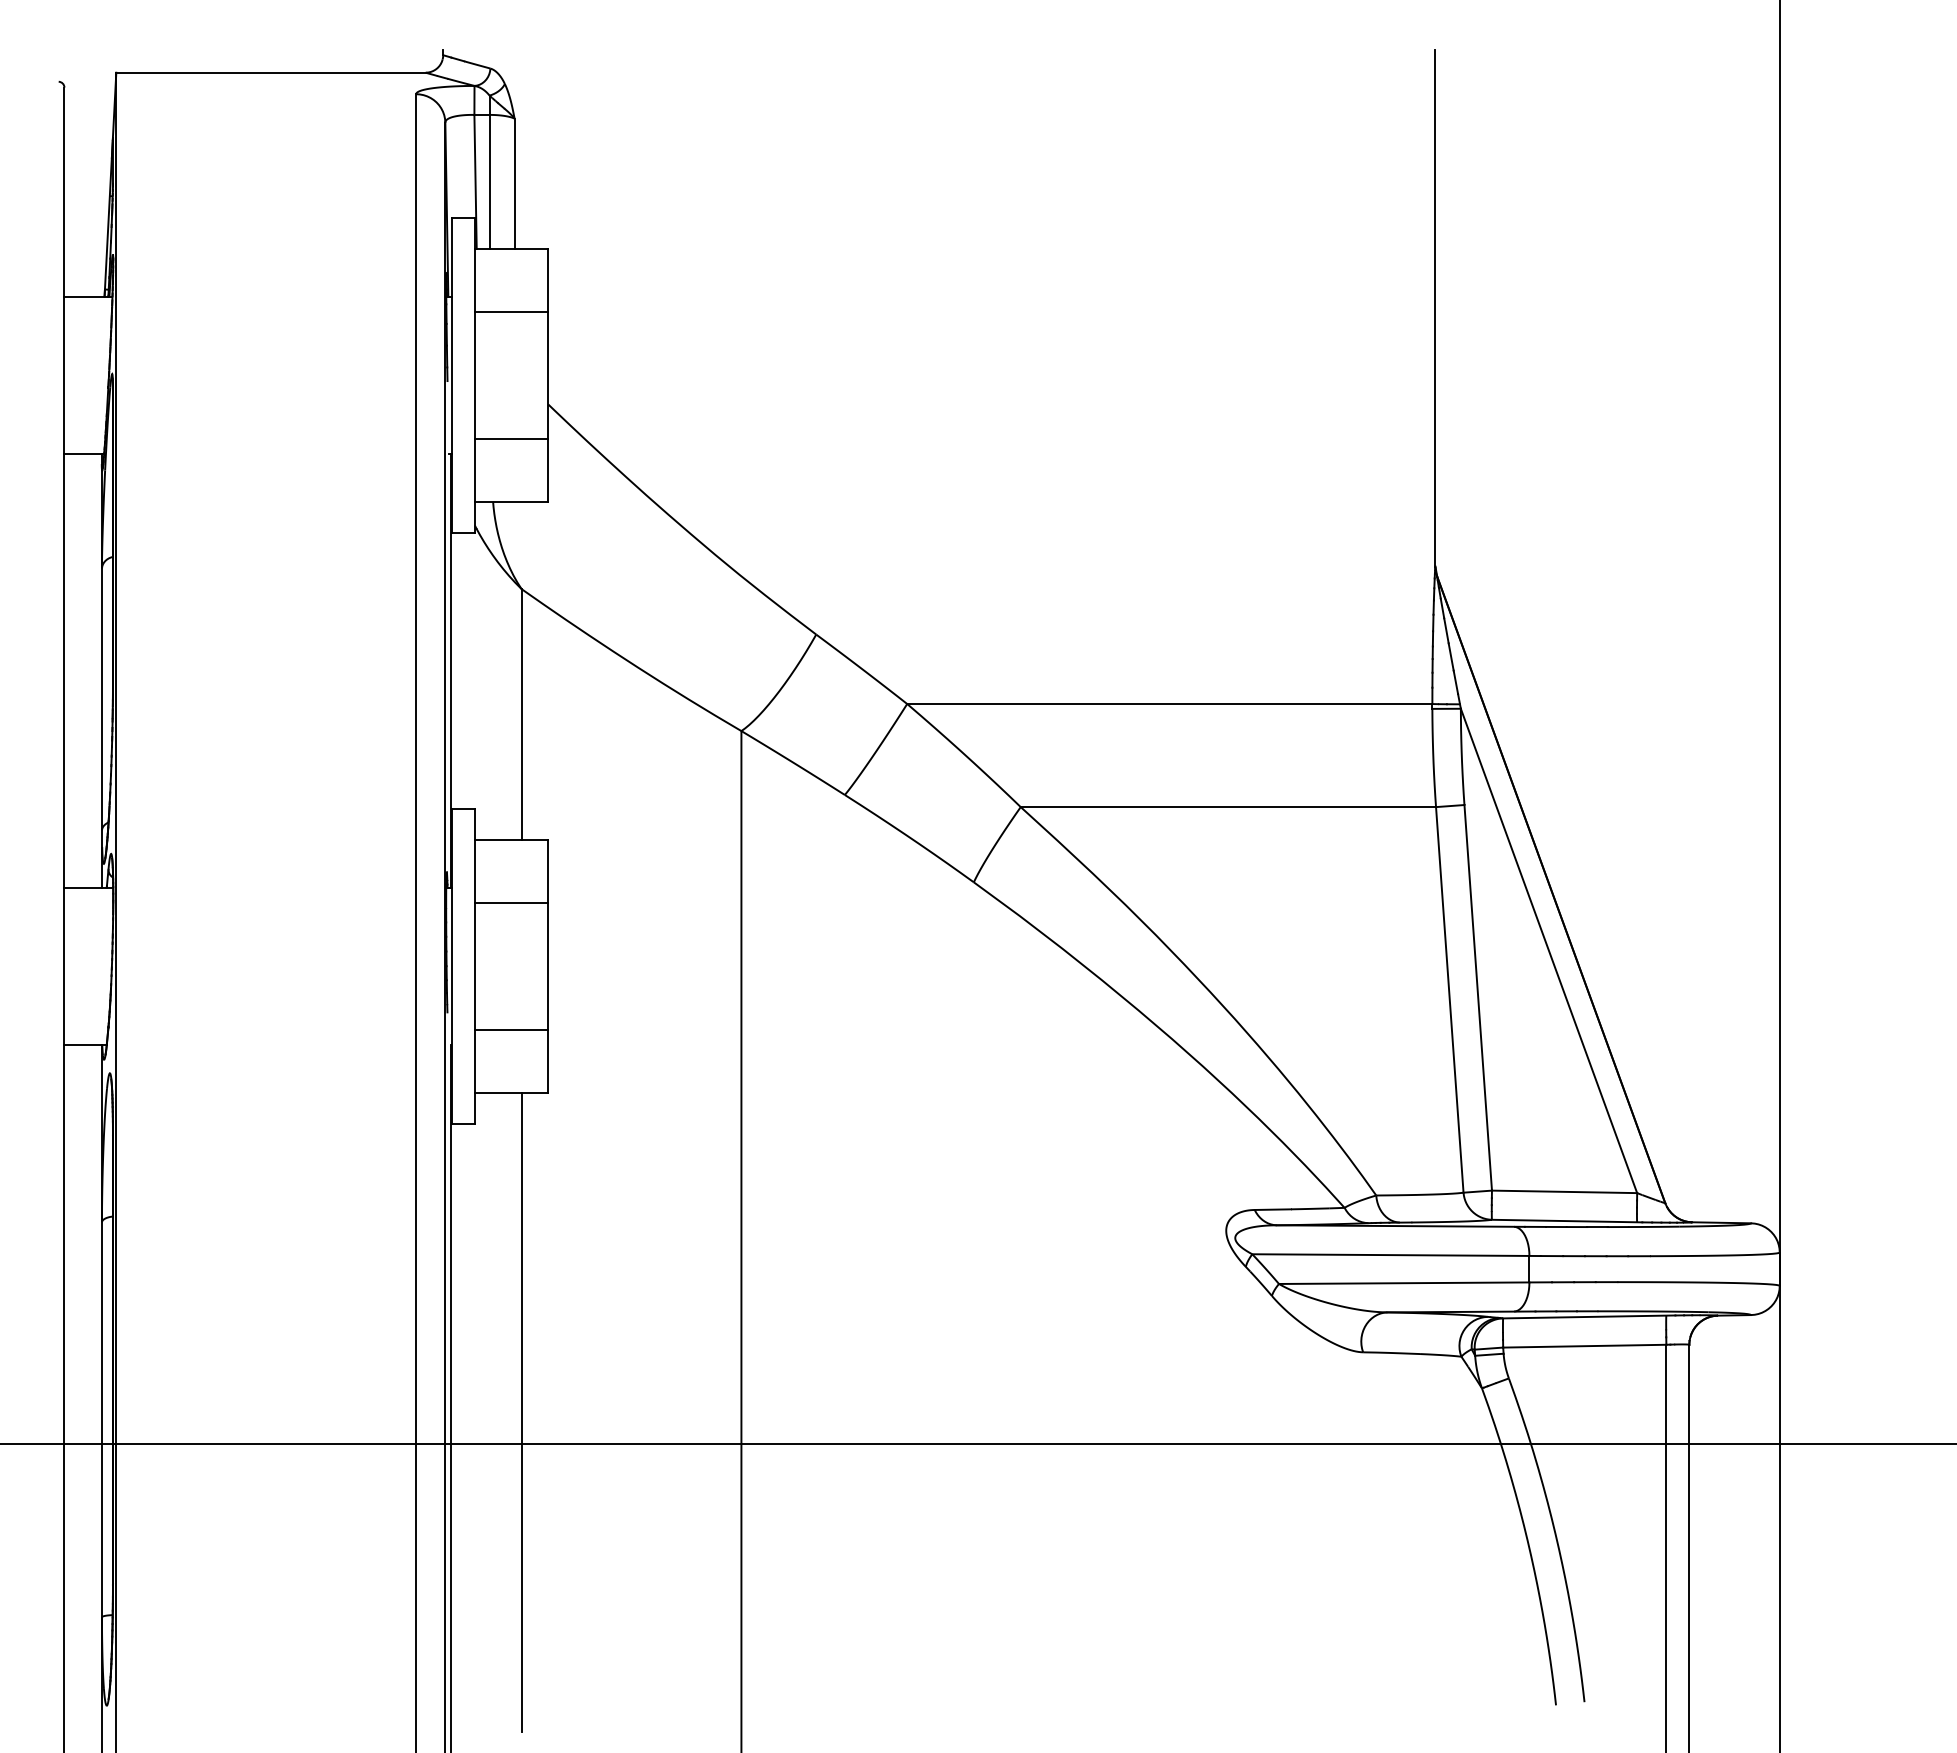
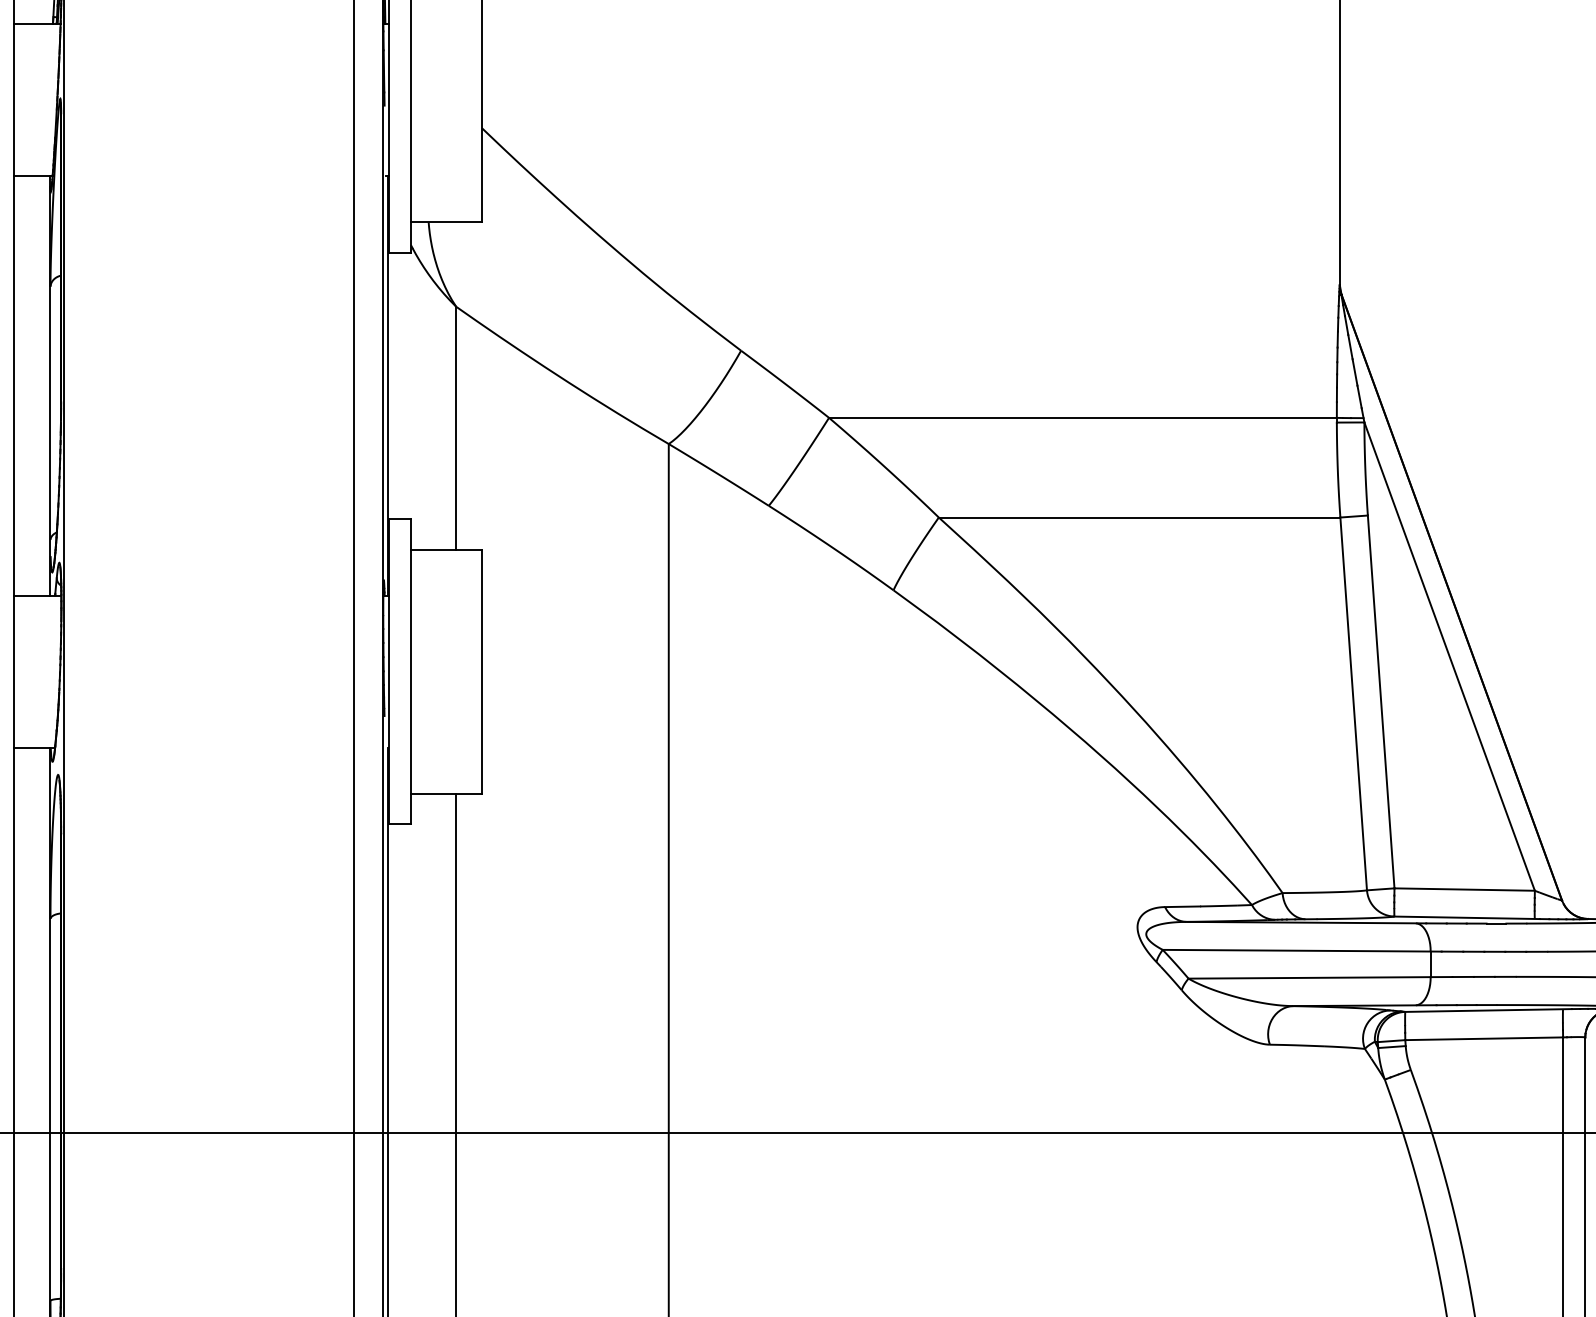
line: (511, 312) -> (446, 39), removed
line: (511, 438) -> (446, 161), removed
line: (511, 903) -> (446, 610), removed
line: (511, 1029) -> (446, 732), removed

